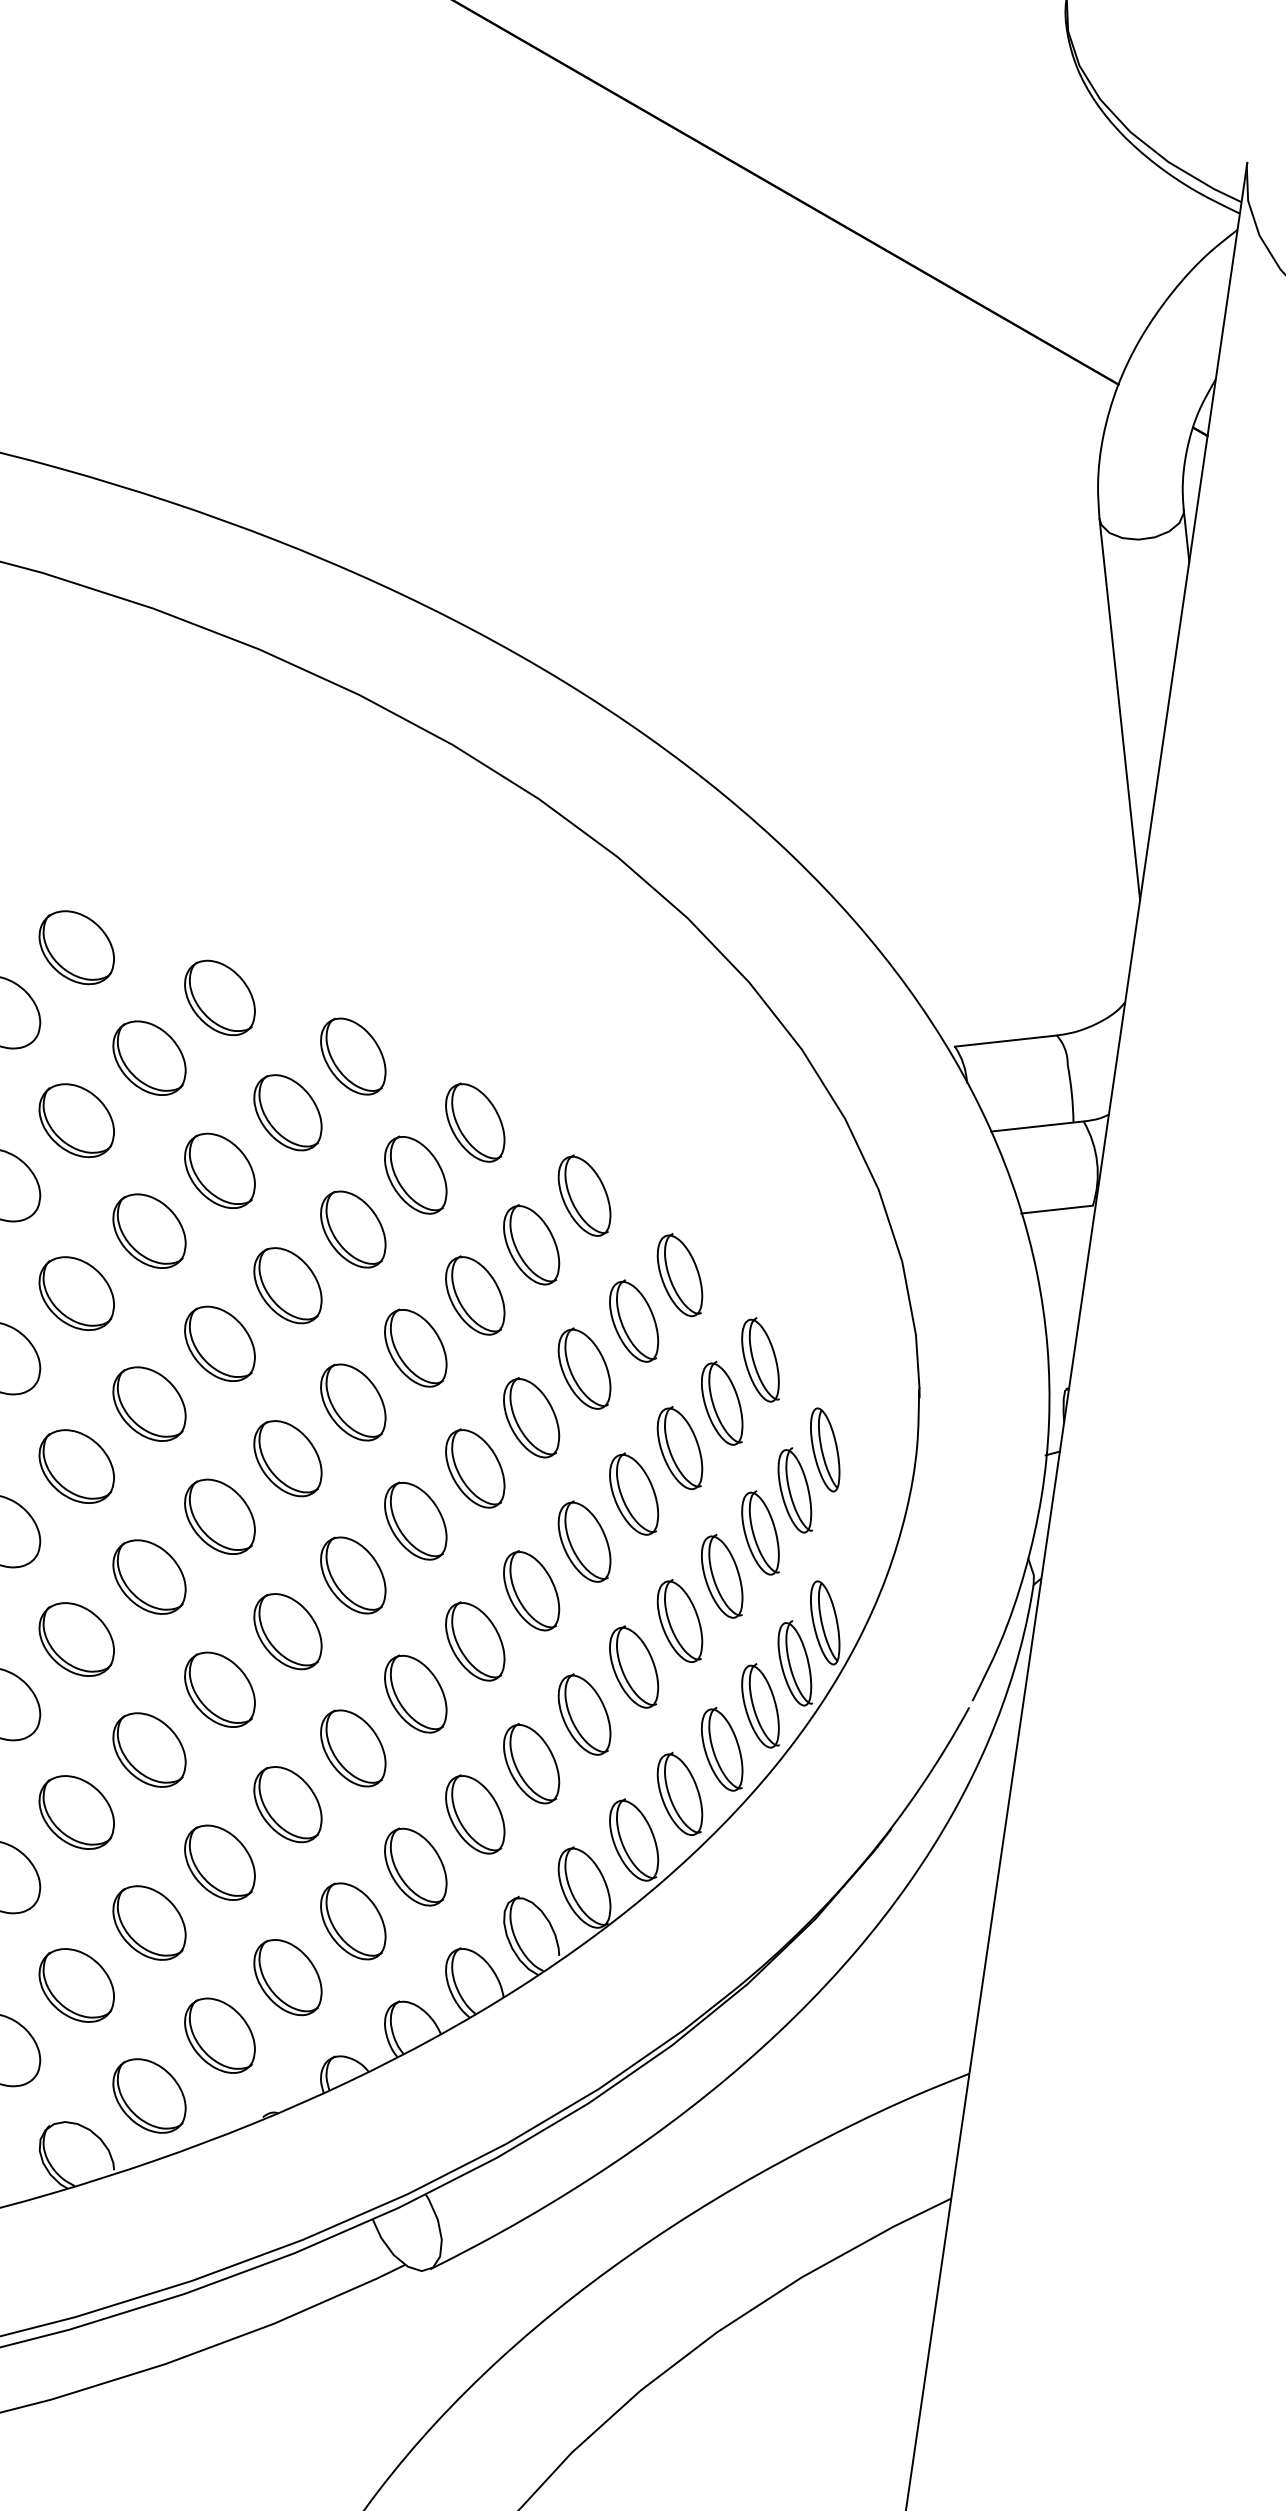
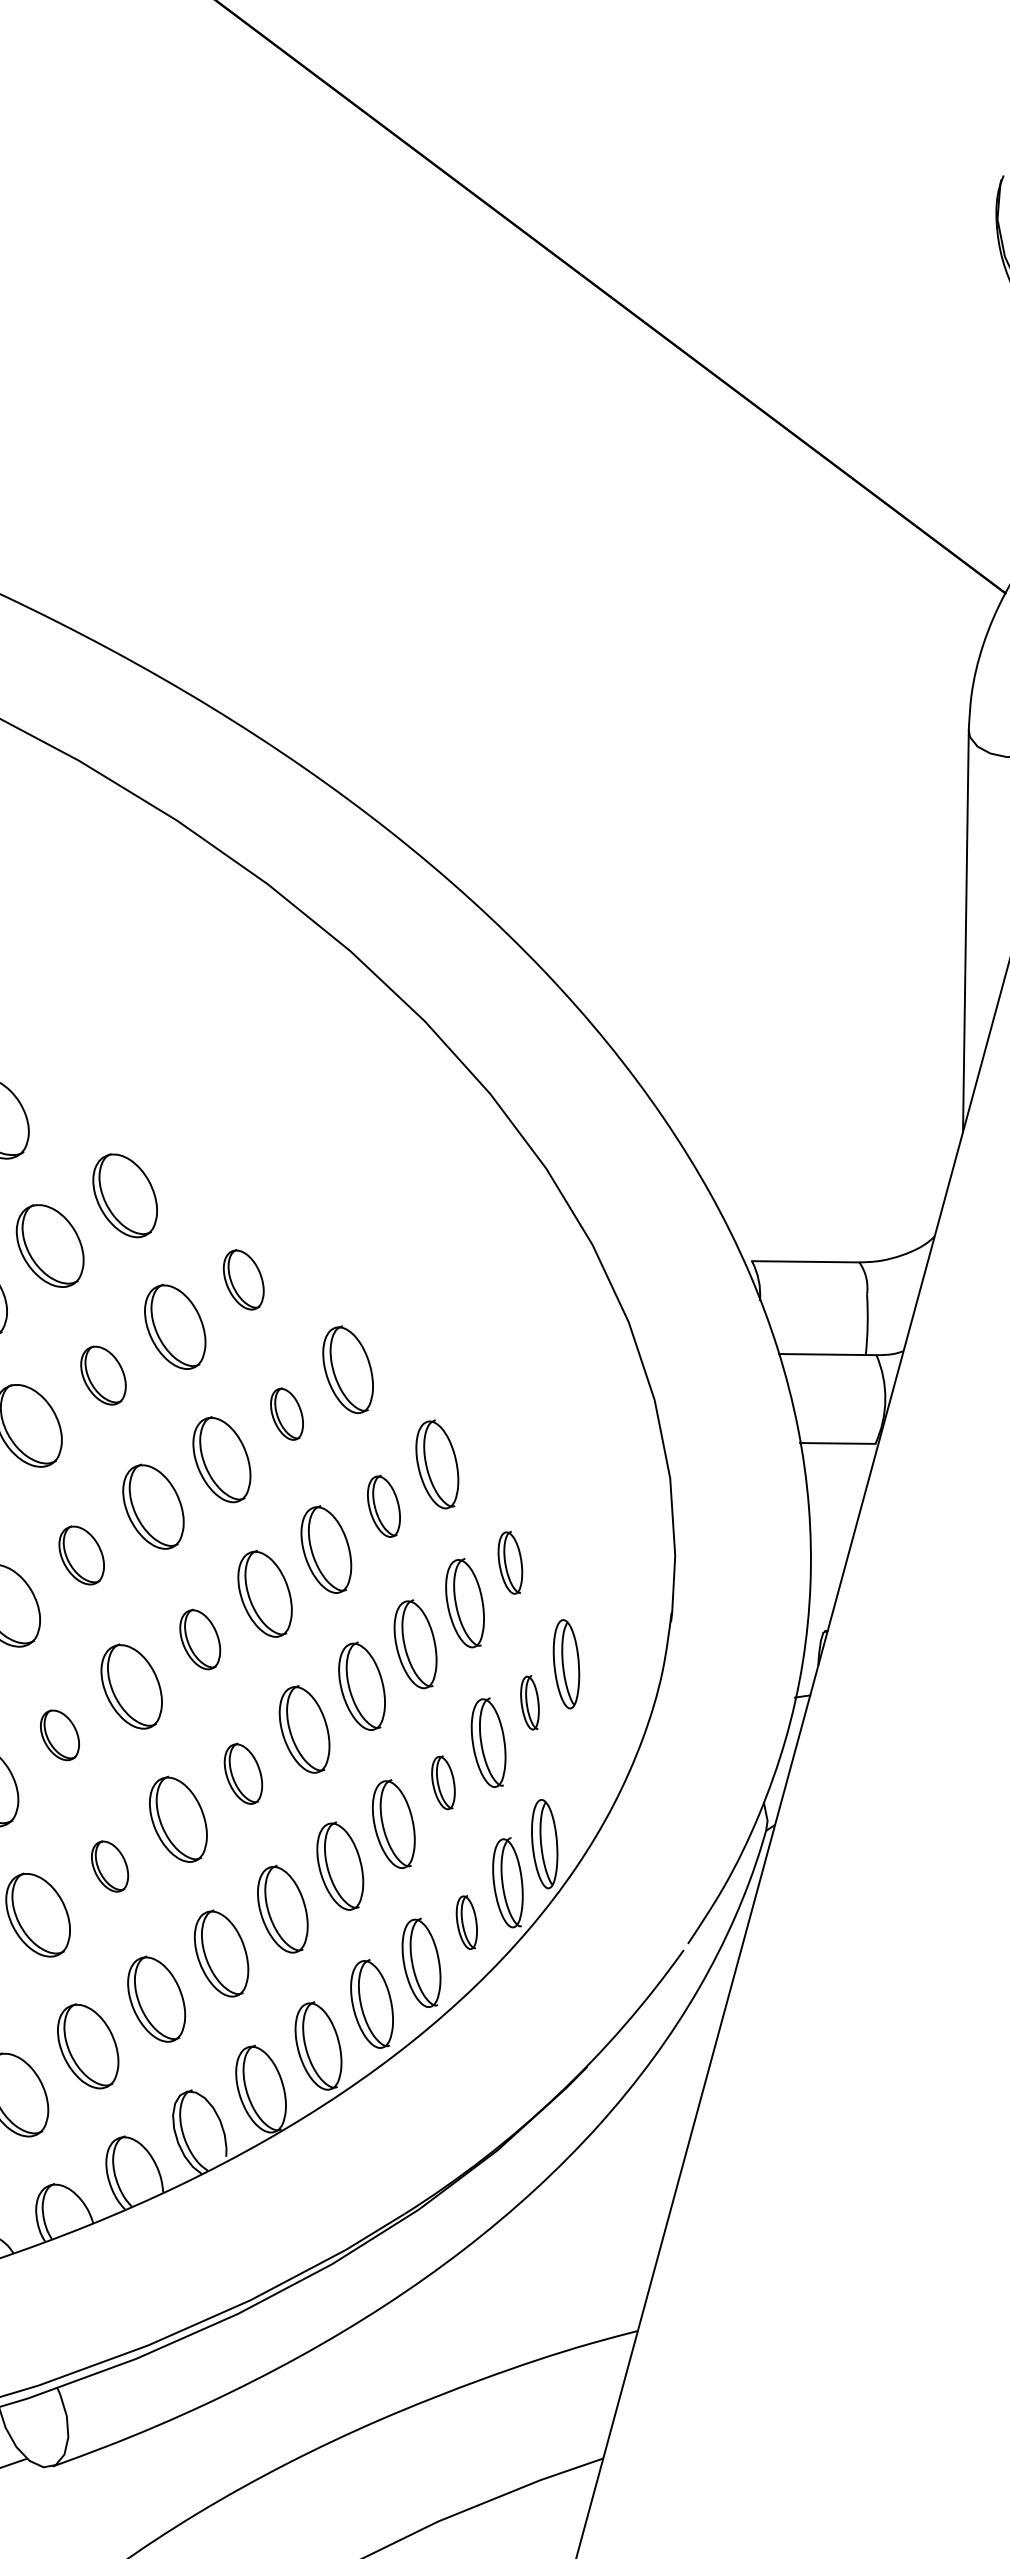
part: (475, 1122) -> (243, 1279), size x0.7
part: (353, 1229) -> (103, 1375), size x0.7
part: (531, 1244) -> (286, 1413), size x0.6
part: (634, 1320) -> (384, 1505), size x0.7
part: (760, 1359) -> (510, 1562), size x0.7
part: (353, 1402) -> (81, 1555), size x0.7
part: (475, 1468) -> (200, 1639), size x0.7
part: (795, 1490) -> (530, 1702), size x0.6
part: (353, 1575) -> (60, 1735), size x0.6
part: (722, 1575) -> (443, 1781), size x0.6
part: (531, 1590) -> (243, 1773), size x0.7
part: (415, 1693) -> (109, 1865), size x0.6
part: (760, 1705) -> (466, 1921), size x0.6

